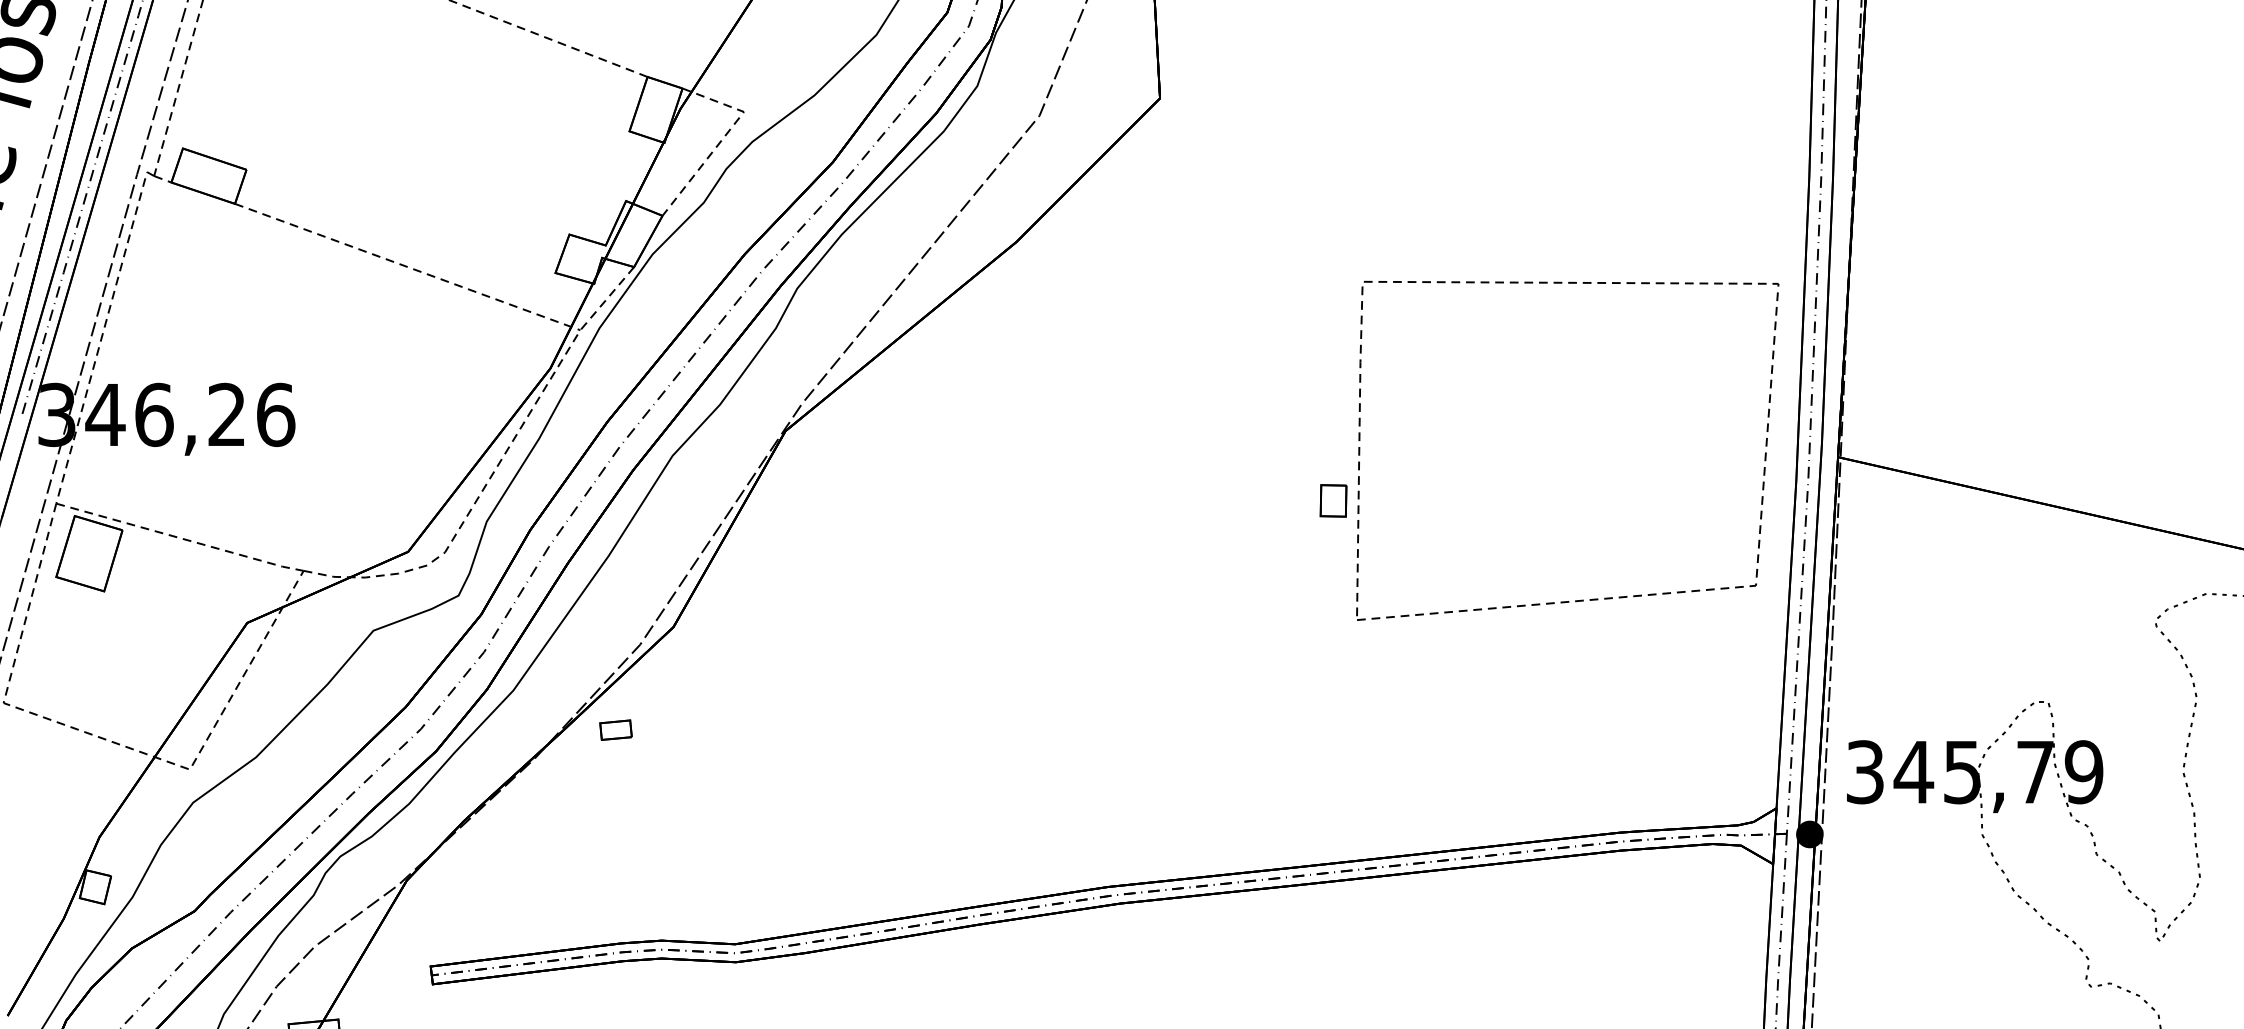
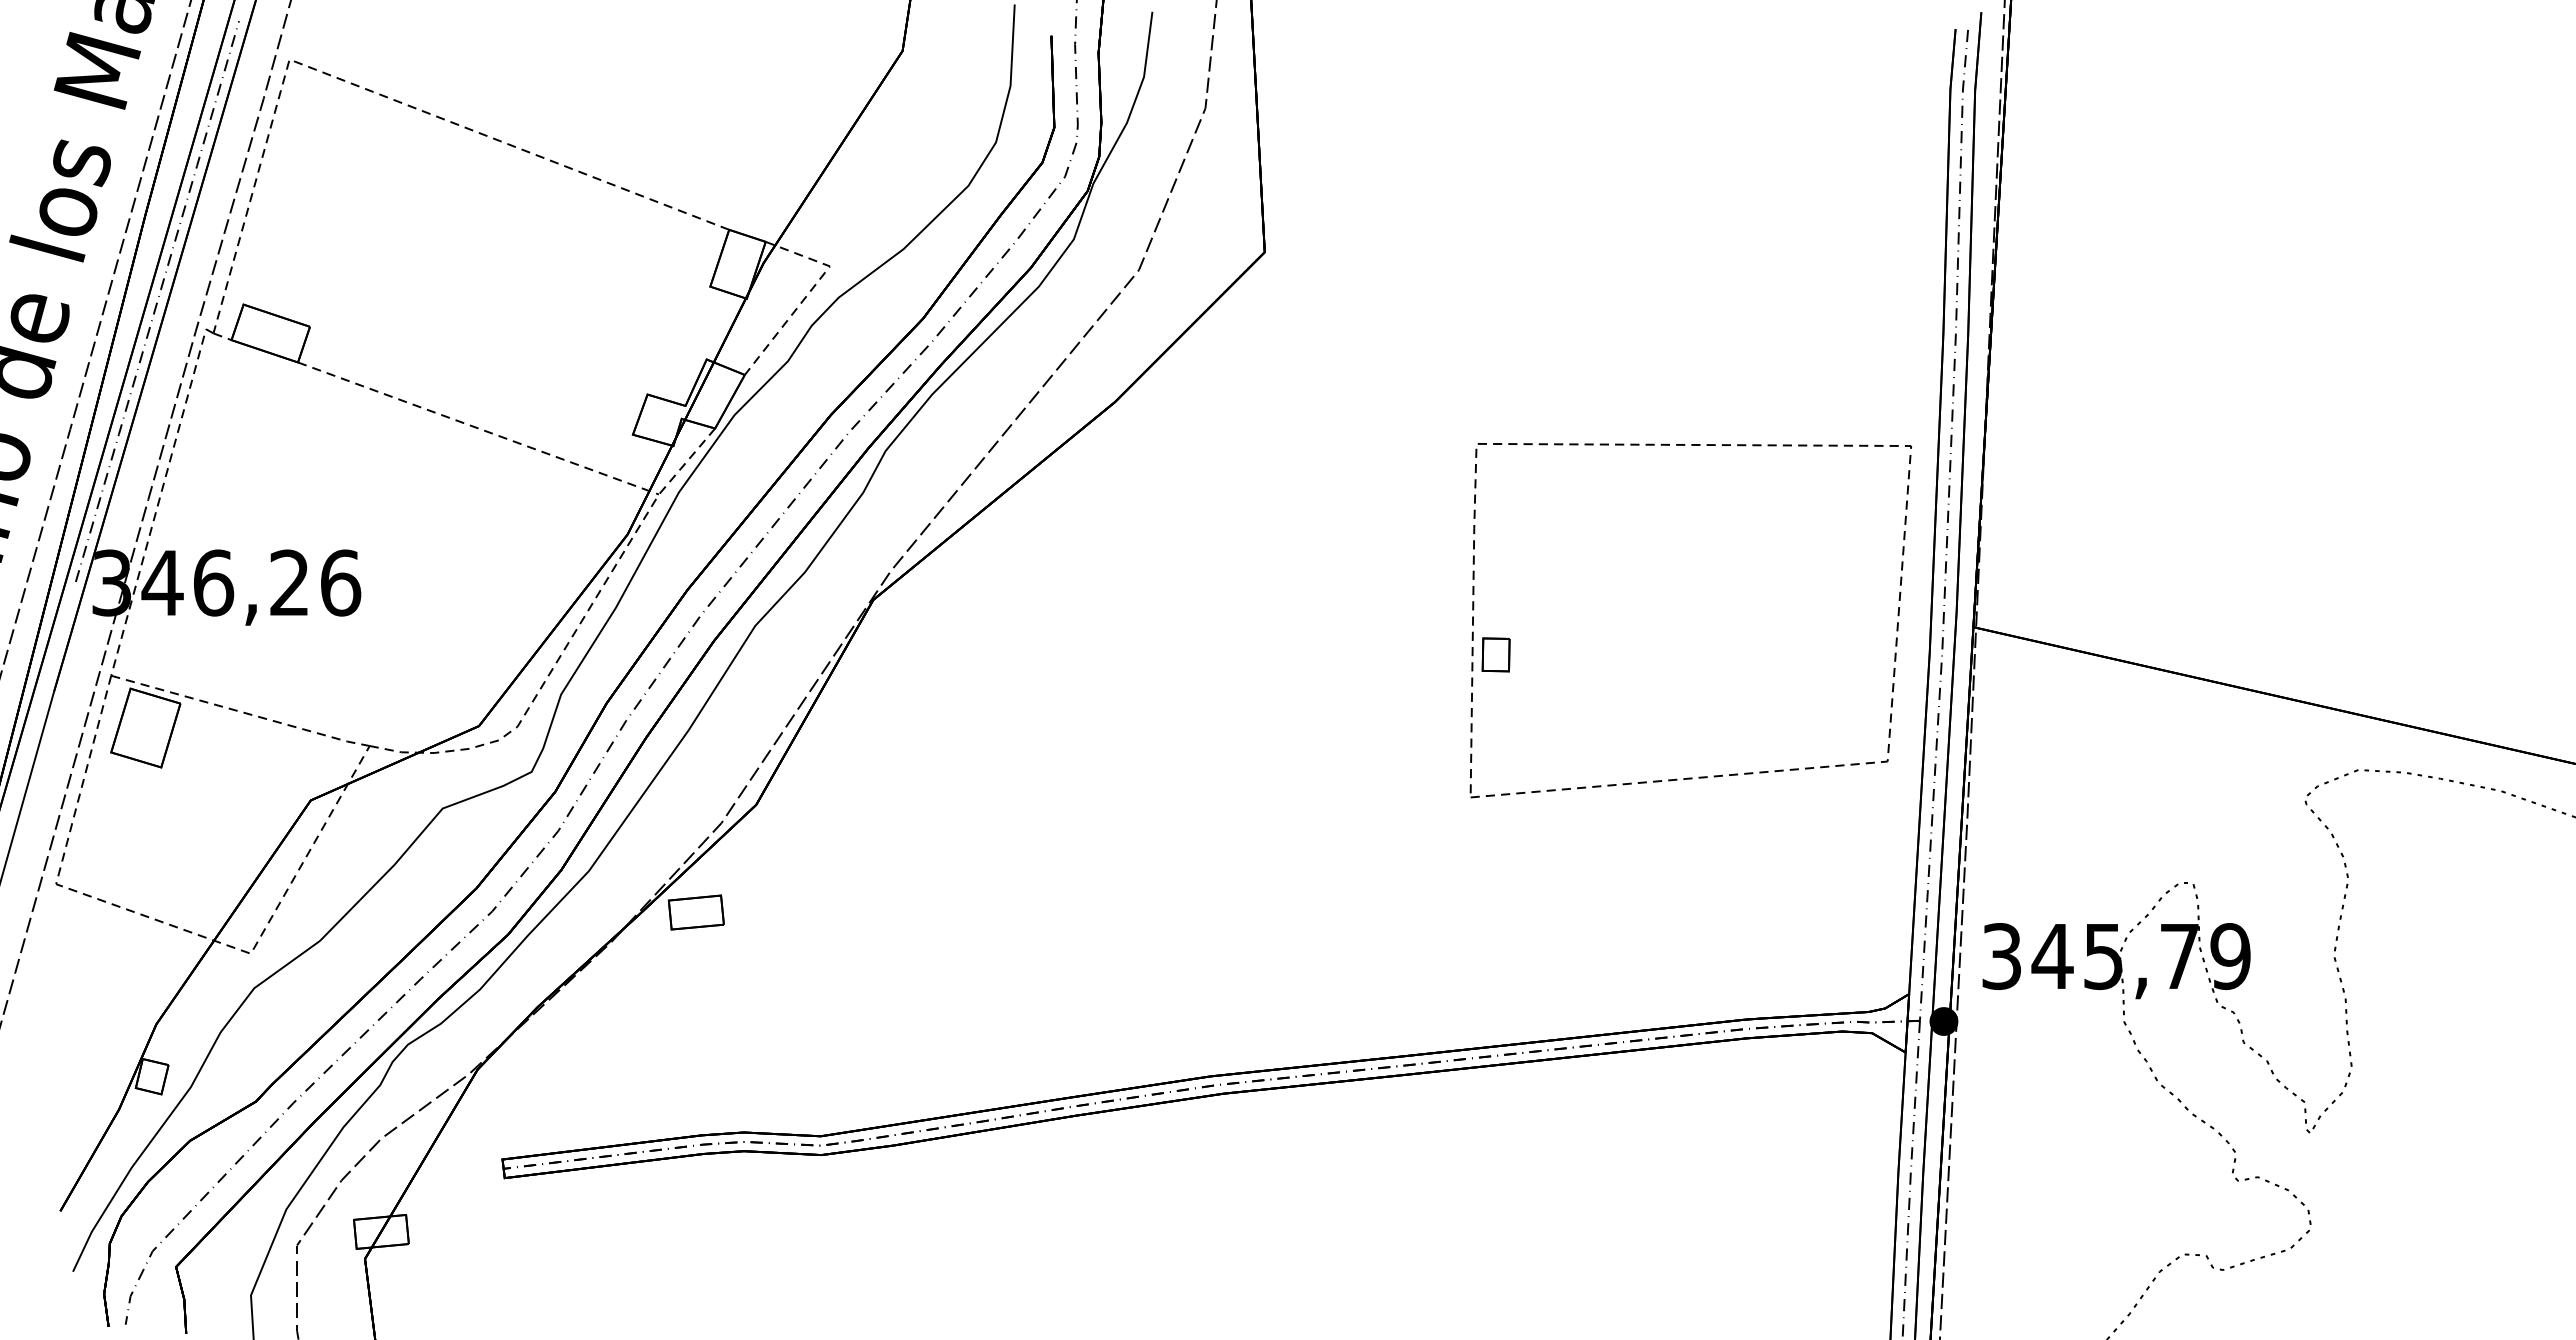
part: (1332, 500) -> (1495, 654), moved
part: (615, 730) -> (695, 912), size x1.67

